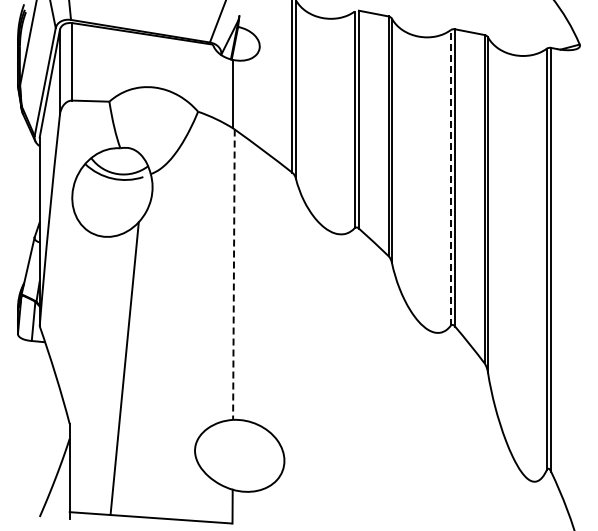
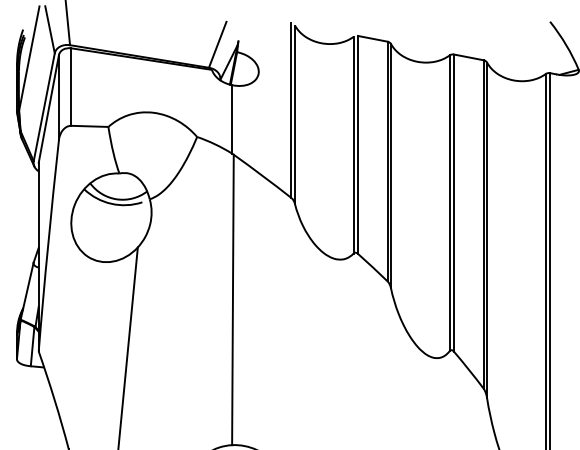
line: (450, 178) -> (449, 203), dashed -> solid
line: (233, 275) -> (232, 300), dashed -> solid

